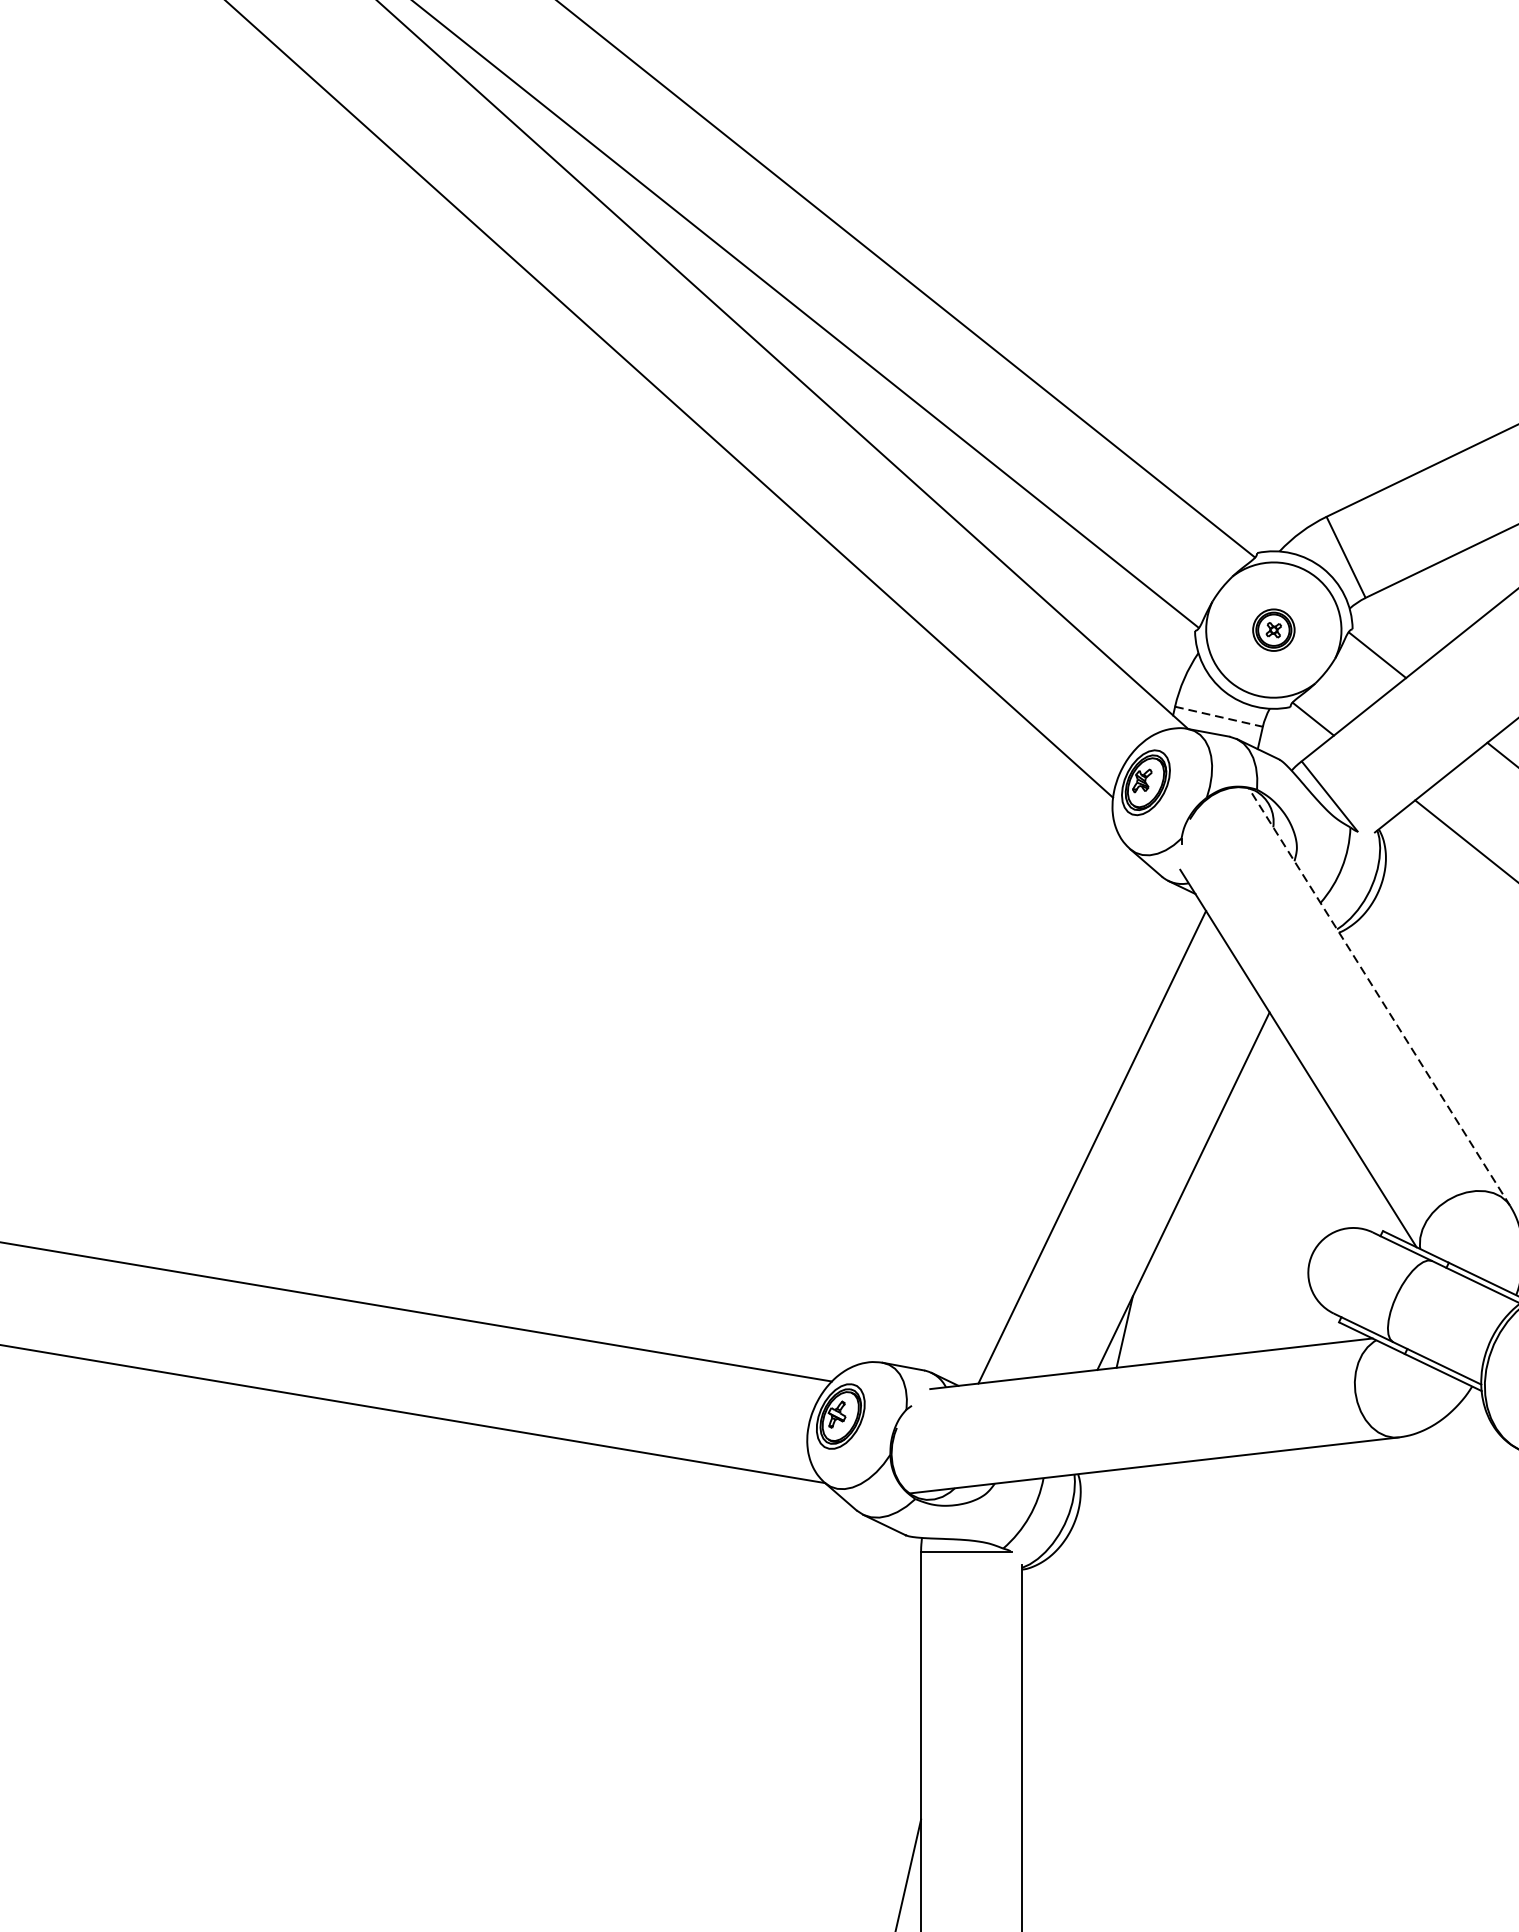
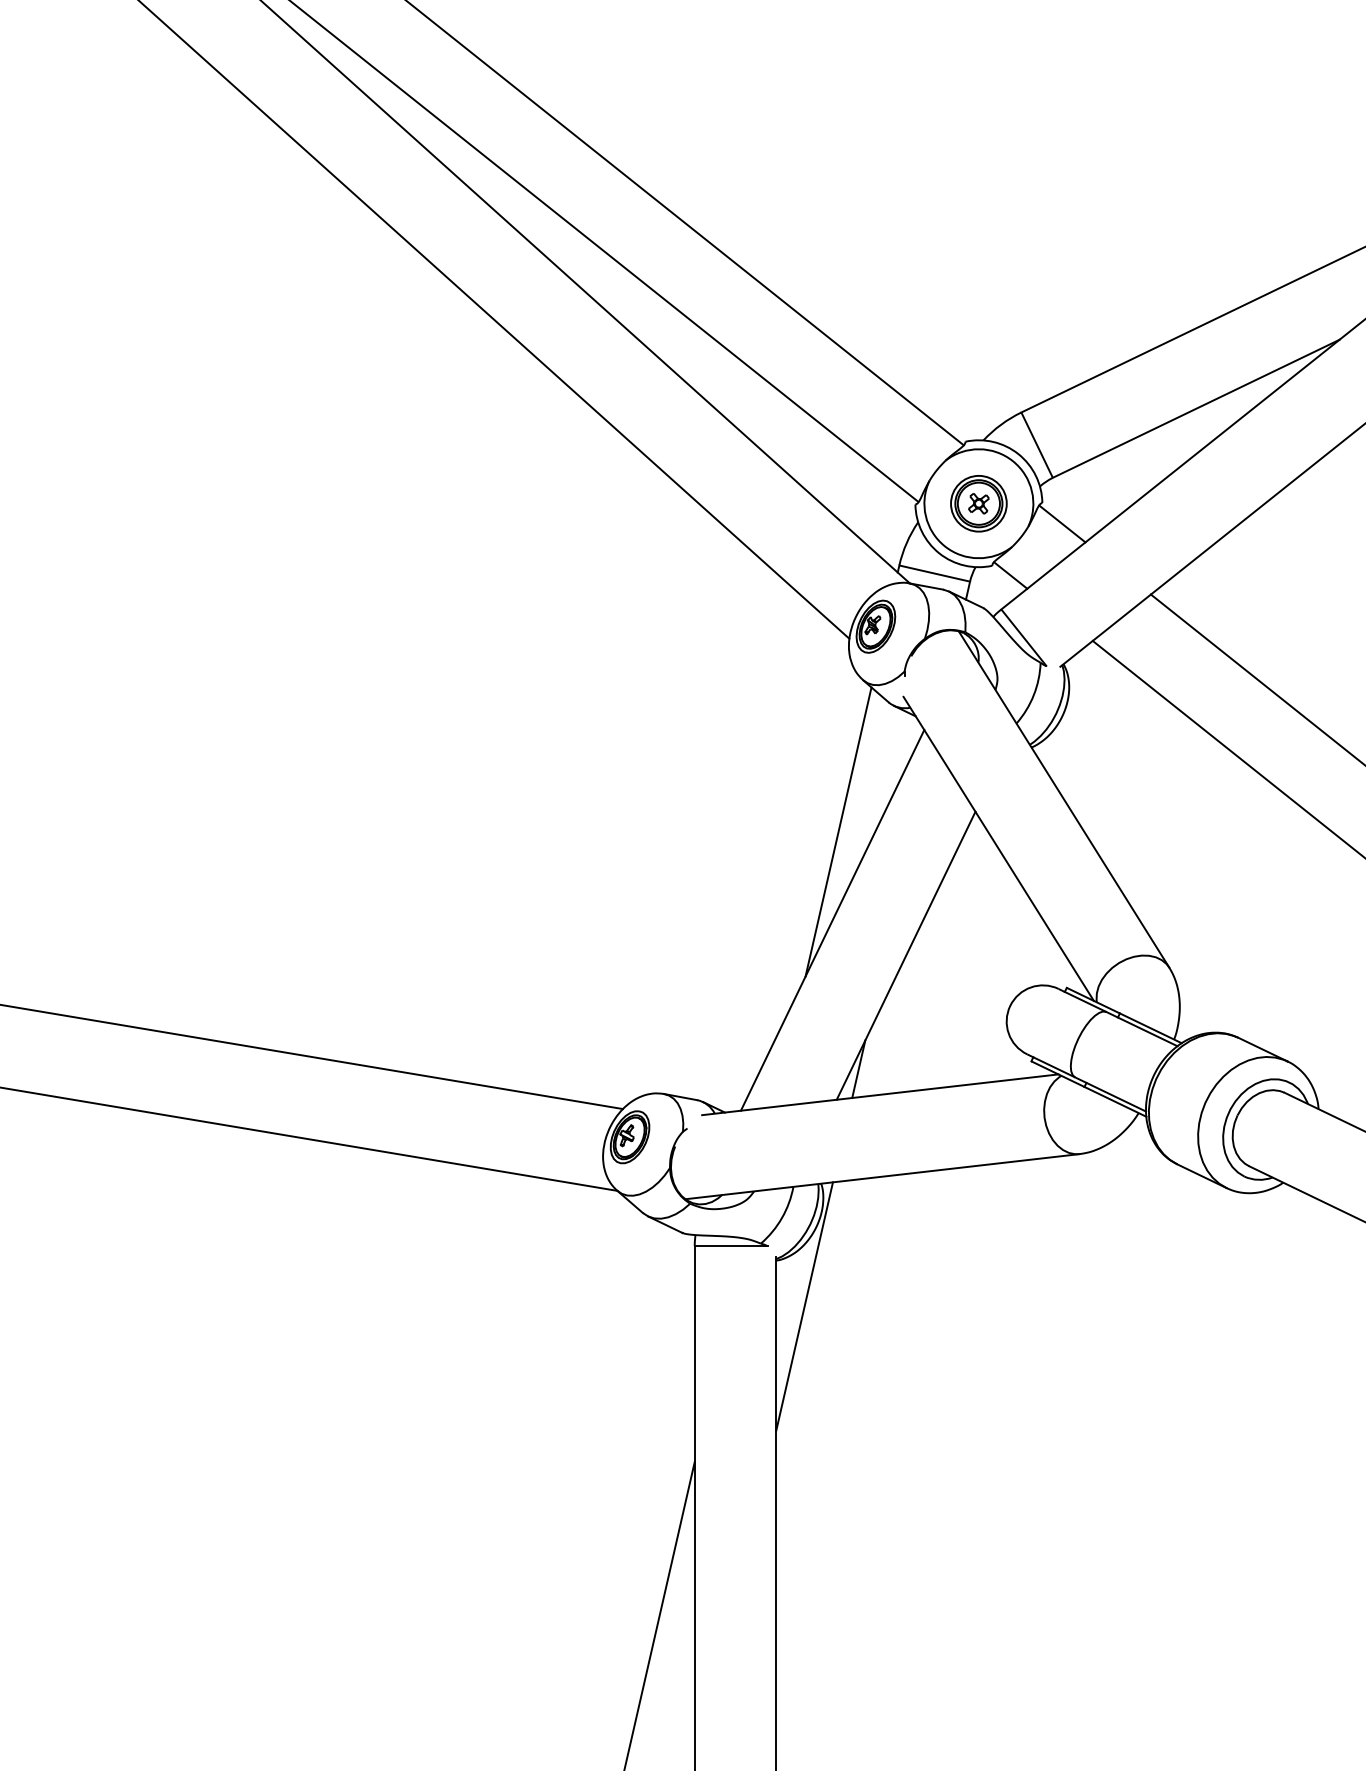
part: (1273, 629) -> (978, 503), size x1.67
line: (1219, 716) -> (935, 573), dashed -> solid
line: (1378, 995) -> (1063, 798), dashed -> solid
line: (1099, 1036) -> (838, 831), added
line: (1057, 1626) -> (804, 1306), added

